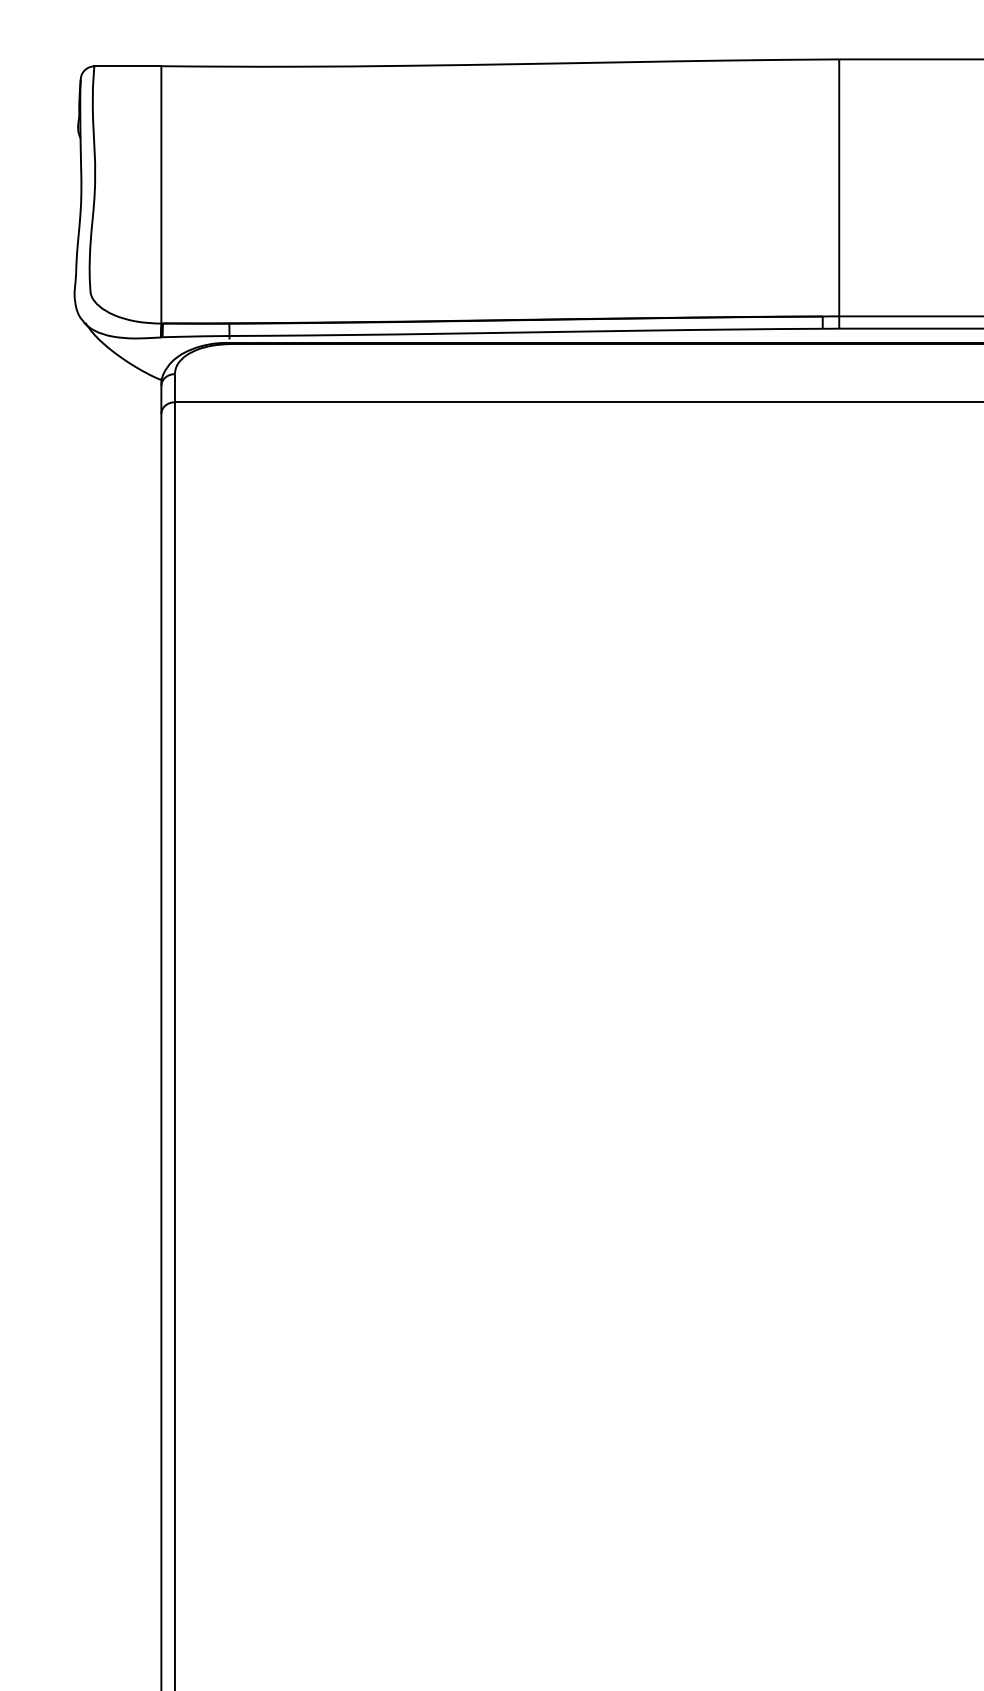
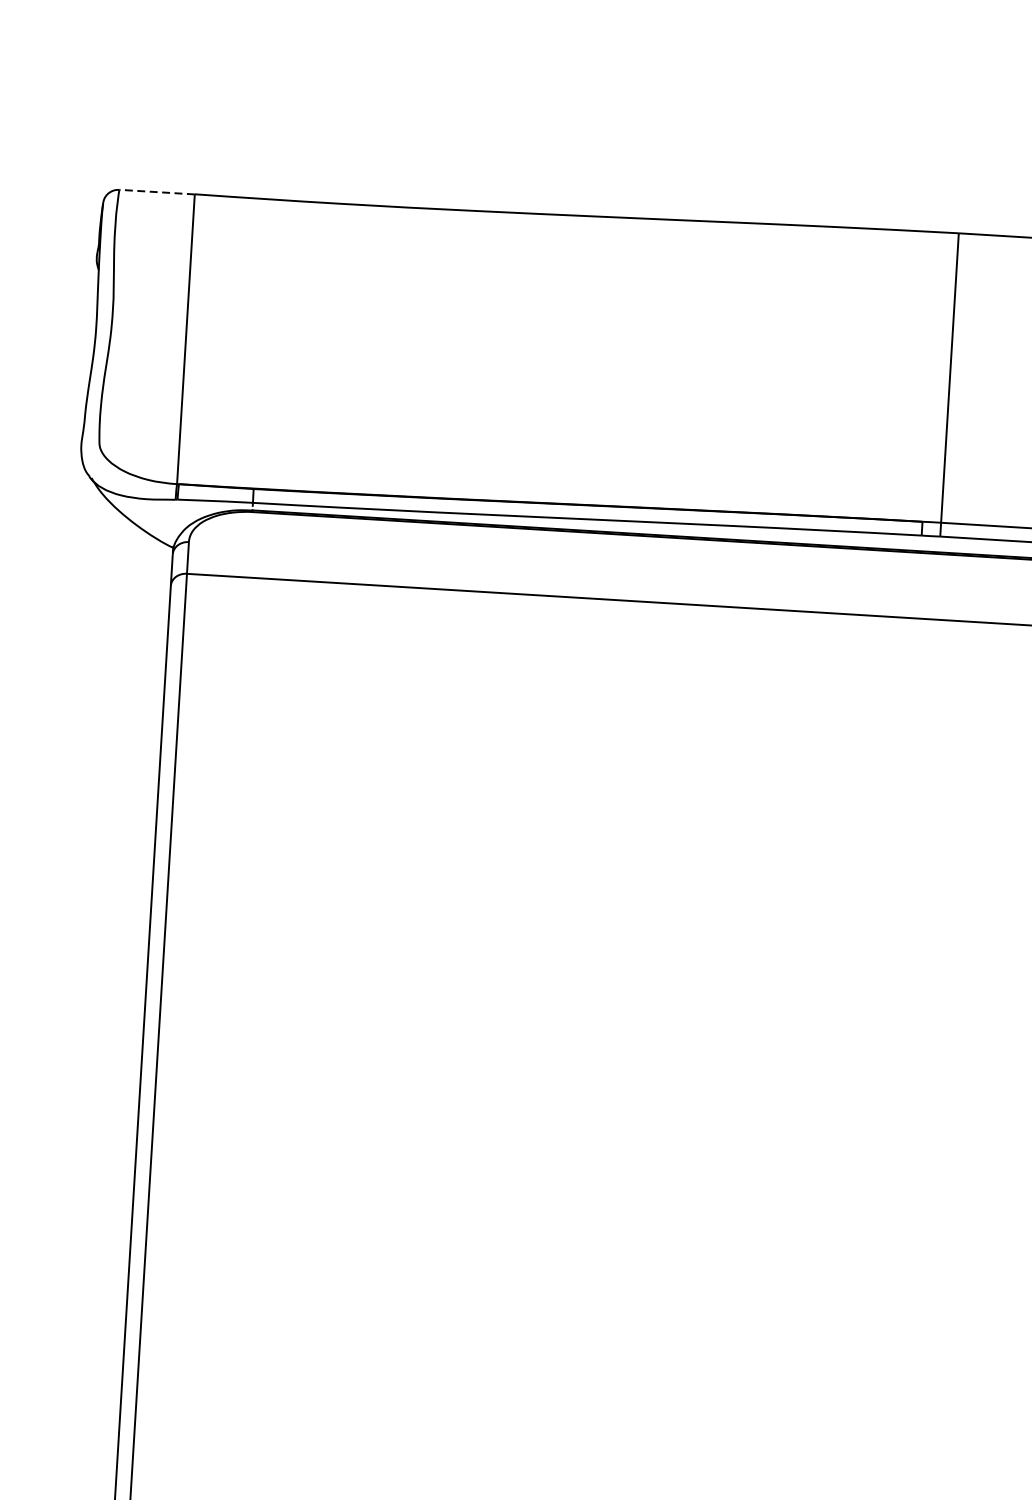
line: (127, 66) -> (156, 192), solid -> dashed

